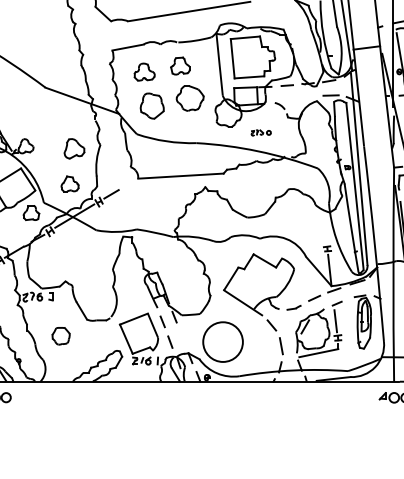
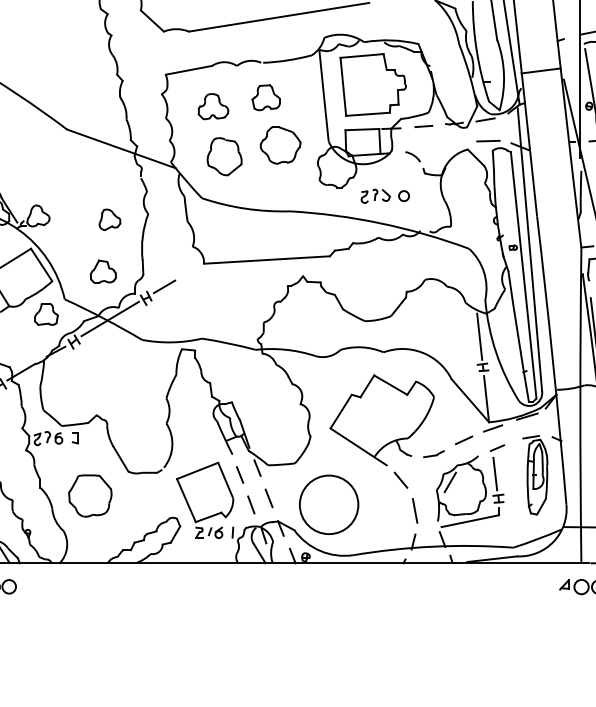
part: (261, 132) -> (385, 195), size x1.67
part: (74, 148) -> (109, 219), size x0.71
line: (324, 227) -> (478, 335), added
part: (60, 336) -> (89, 496), size x1.67
line: (182, 337) -> (269, 498), added

